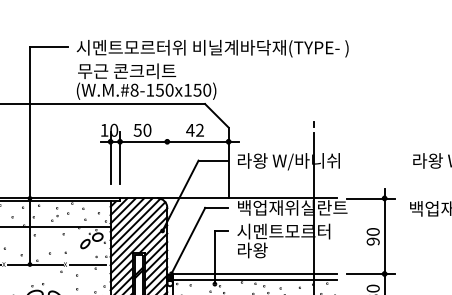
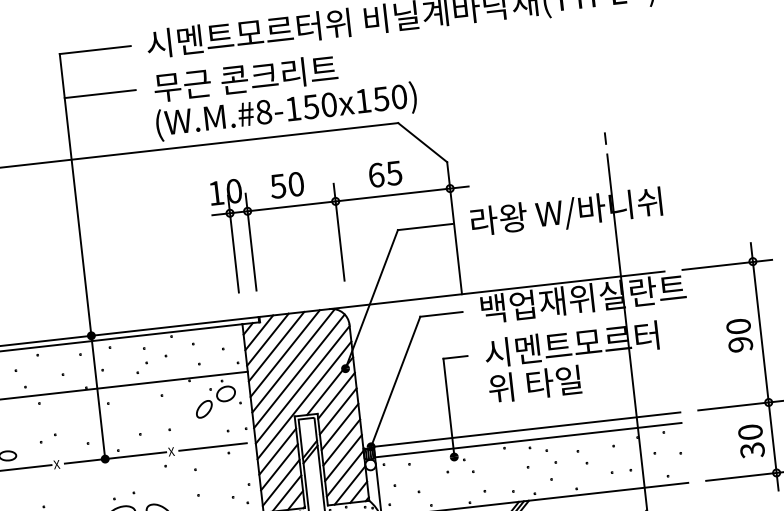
line: (48, 70) -> (99, 93), added
text: (194, 129) -> (383, 172), 42 -> 65
line: (167, 158) -> (339, 232), added
text: (261, 250) -> (534, 384), 라왕 -> 위 타일

